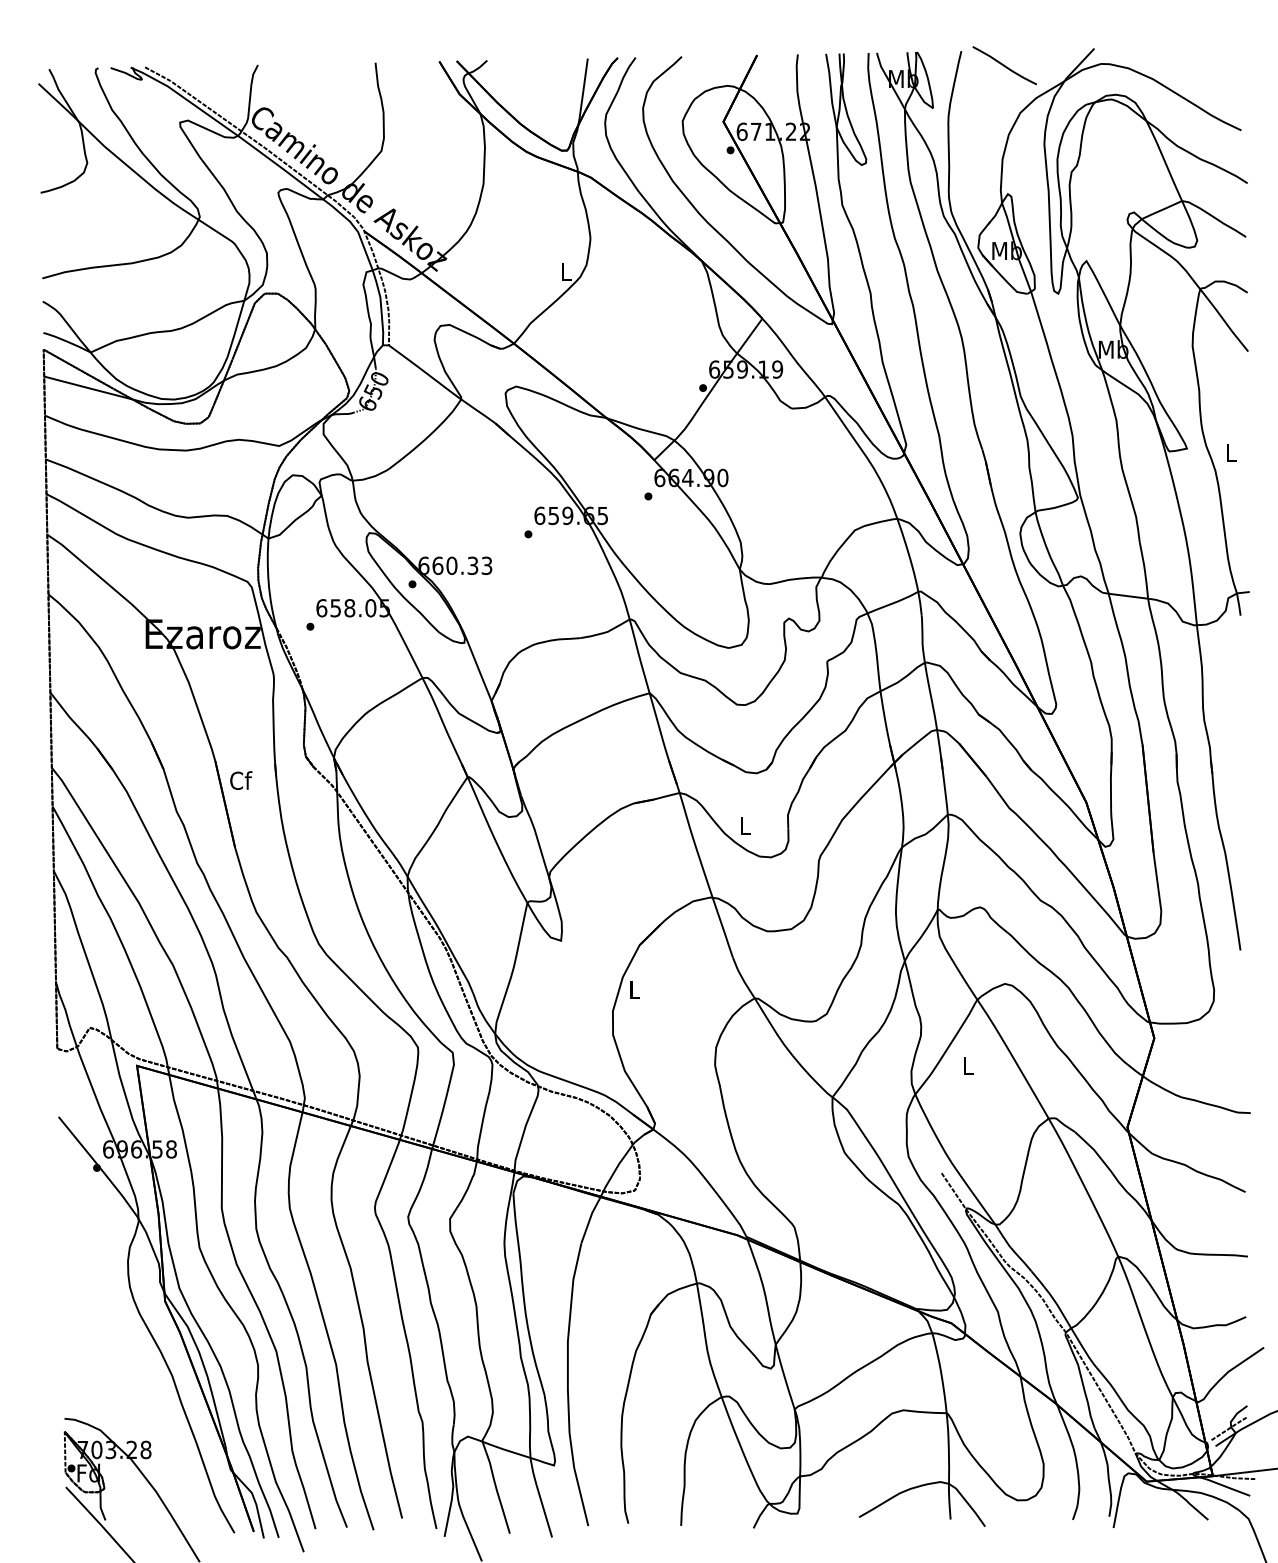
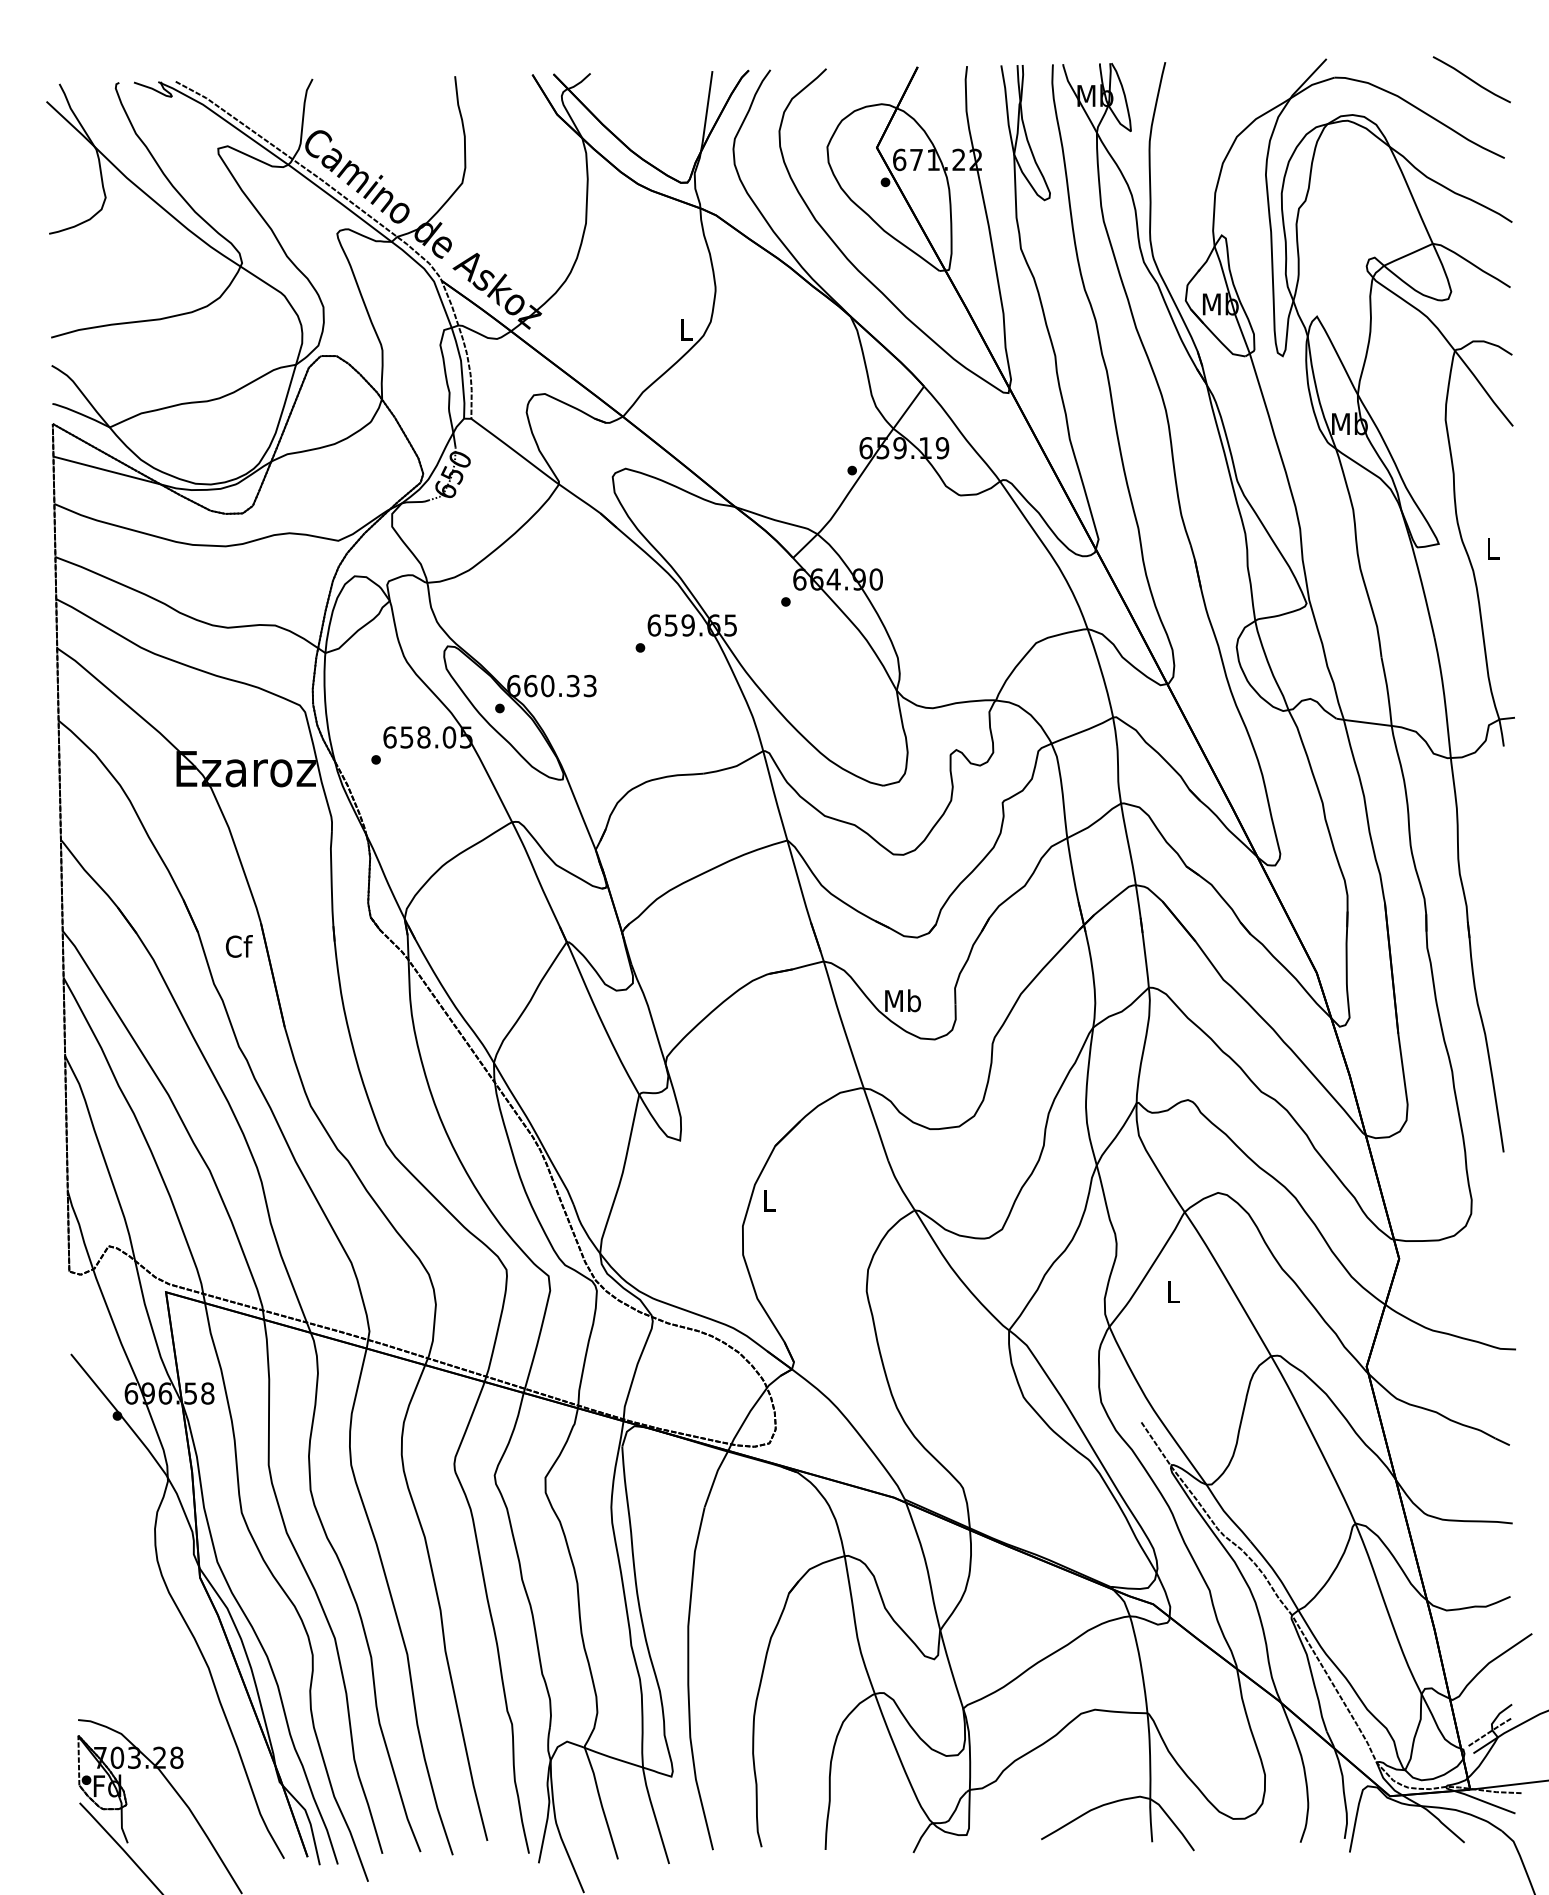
curve: (1004, 65) -> (1471, 79), moved
text: (241, 780) -> (239, 946), moved
text: (744, 825) -> (902, 1000), L -> Mb

